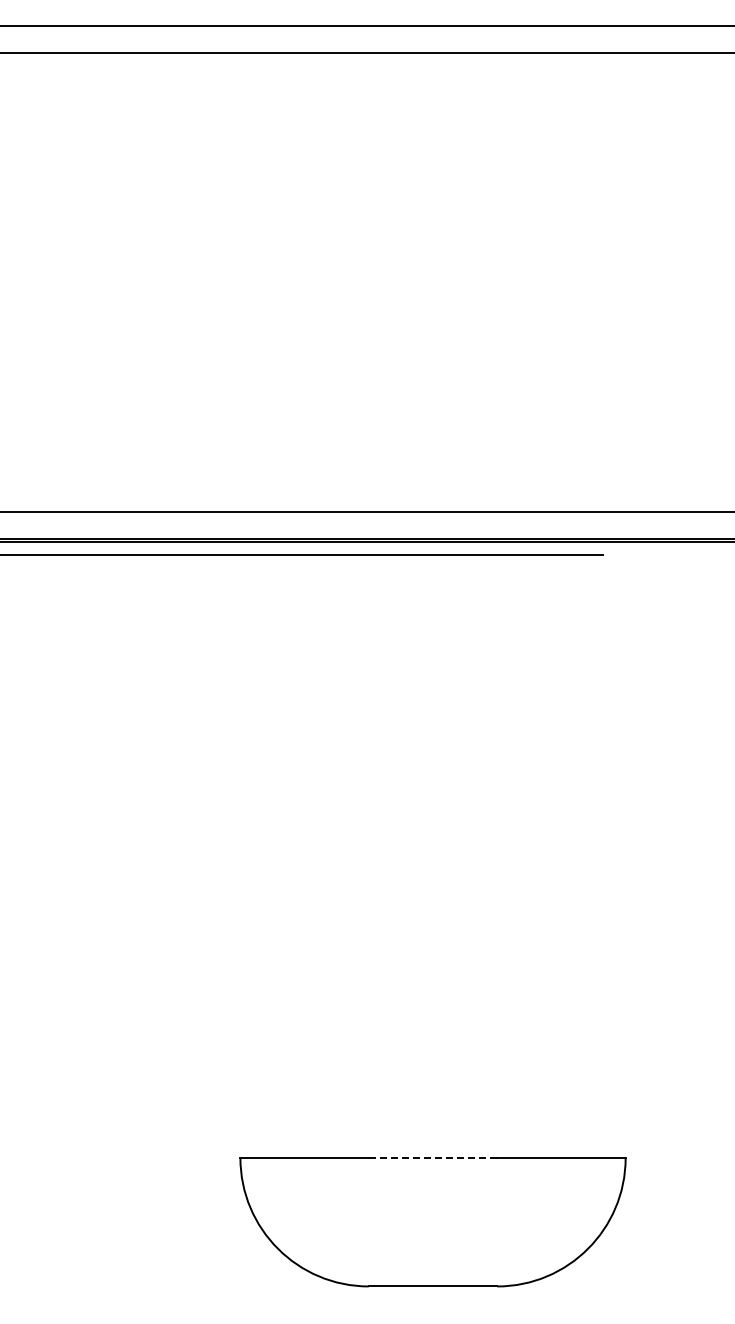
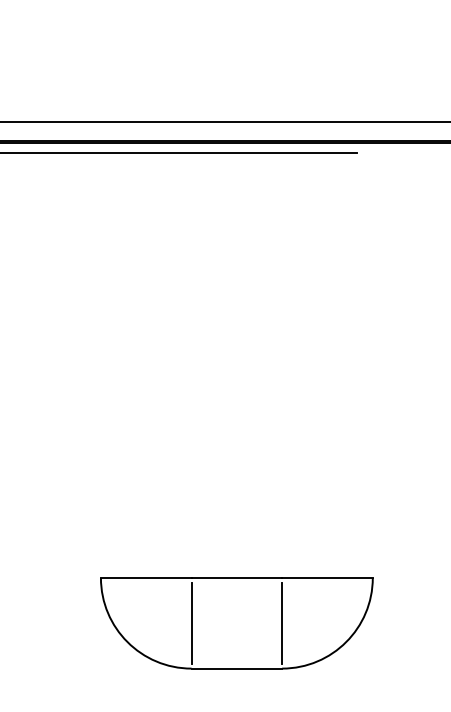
line: (432, 1158) -> (236, 578), dashed -> solid
line: (368, 1222) -> (191, 623), added
line: (497, 1222) -> (282, 623), added

